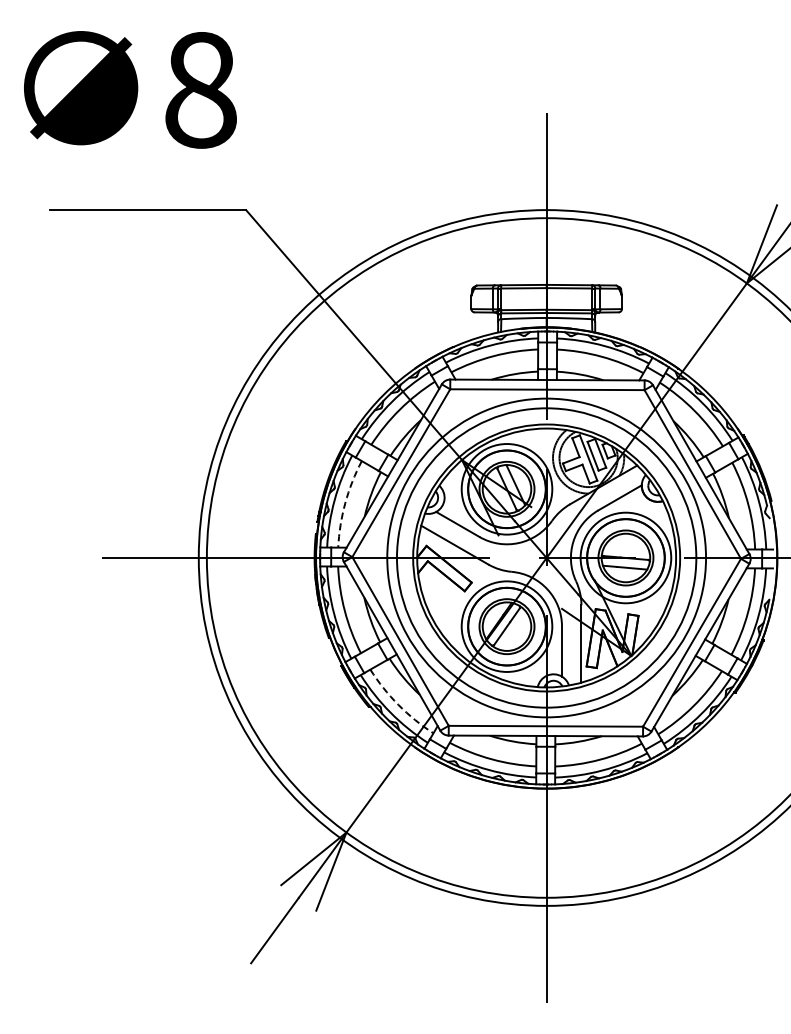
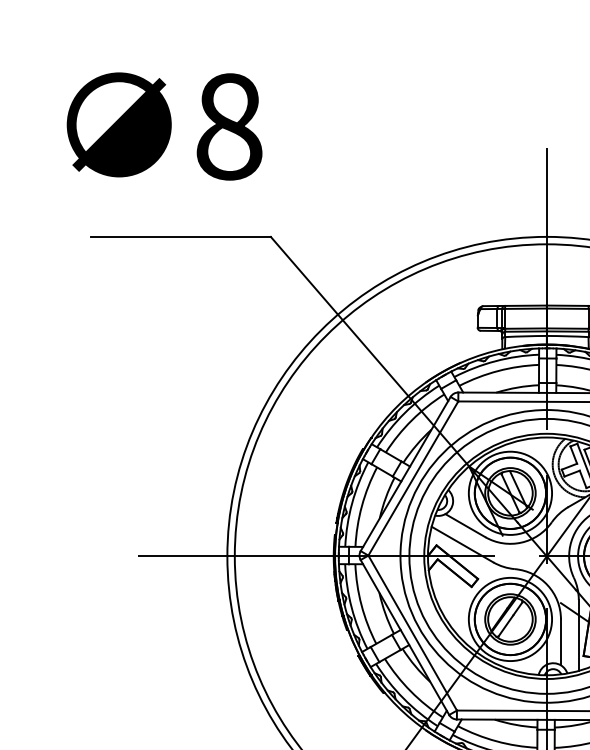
arc: (345, 503) -> (362, 506), dashed -> solid
arc: (398, 704) -> (410, 690), dashed -> solid

